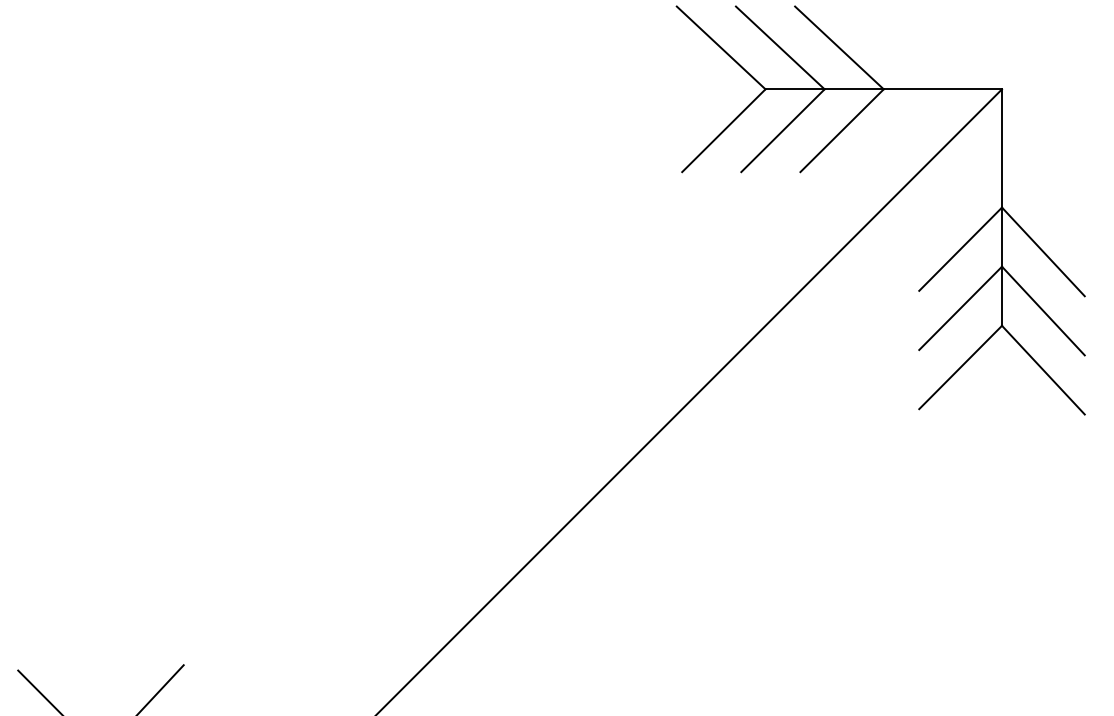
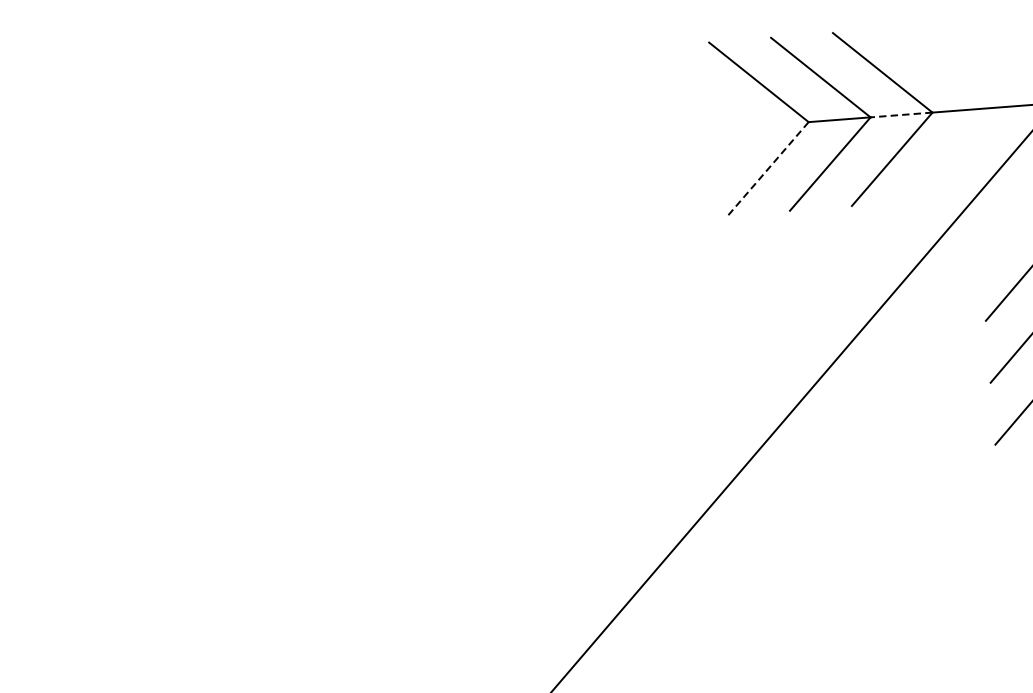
line: (854, 89) -> (901, 115), solid -> dashed
line: (723, 130) -> (767, 168), solid -> dashed

